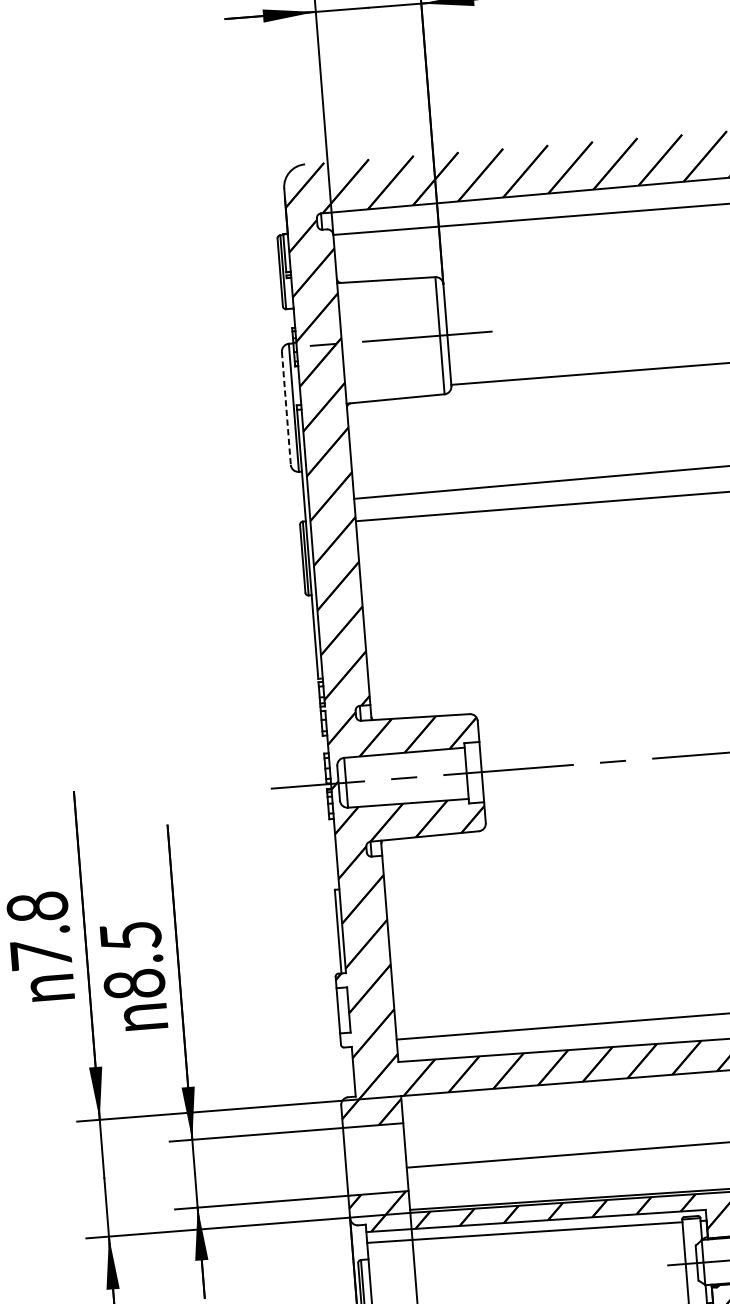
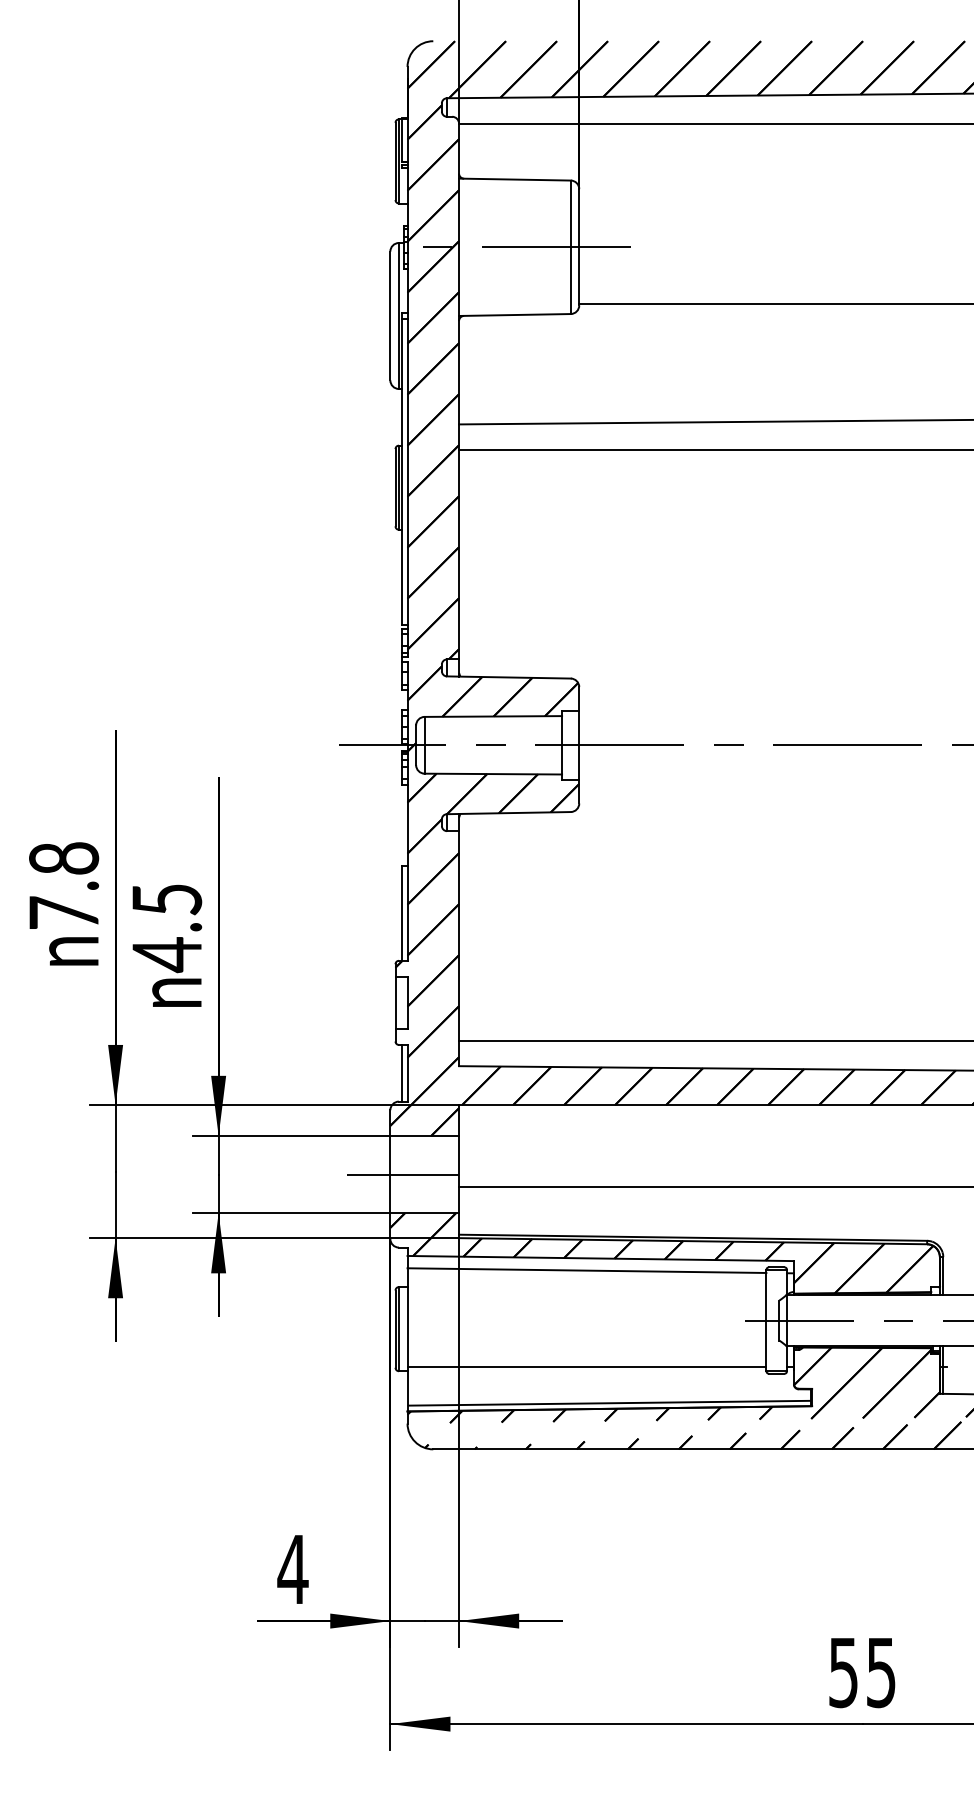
line: (286, 408) -> (390, 316), dashed -> solid
text: (134, 985) -> (167, 955), 8.5 -> 4.5
line: (349, 1071) -> (402, 1072), added
line: (357, 1160) -> (403, 1174), added

